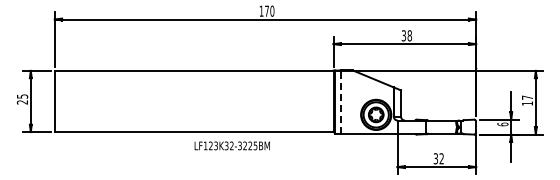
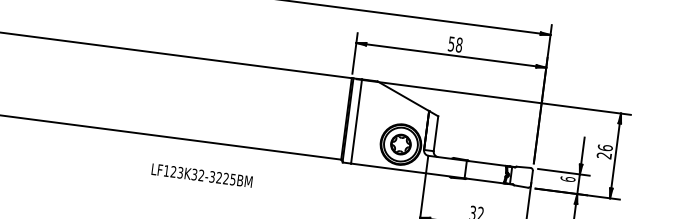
text: (403, 35) -> (451, 43), 38 -> 58
text: (527, 100) -> (604, 151), 17 -> 26
line: (341, 102) -> (356, 122), dashed -> solid
text: (231, 145) -> (201, 174), moved

